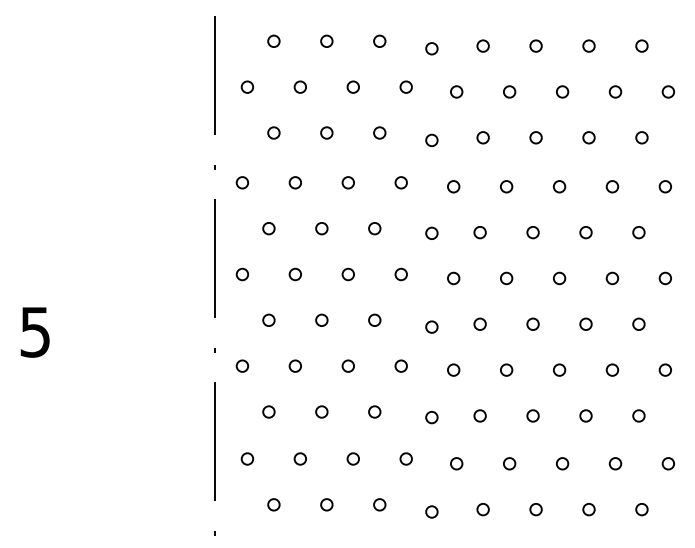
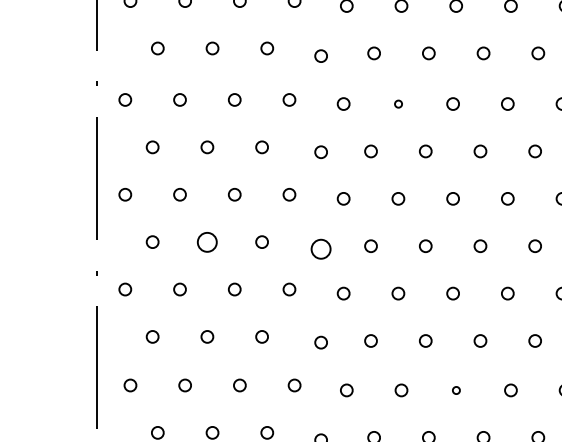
circle: (506, 186) -> (398, 103), size x0.6
circle: (321, 319) -> (207, 241), size x1.6
circle: (431, 326) -> (320, 248), size x1.6
circle: (562, 463) -> (456, 390), size x0.6

